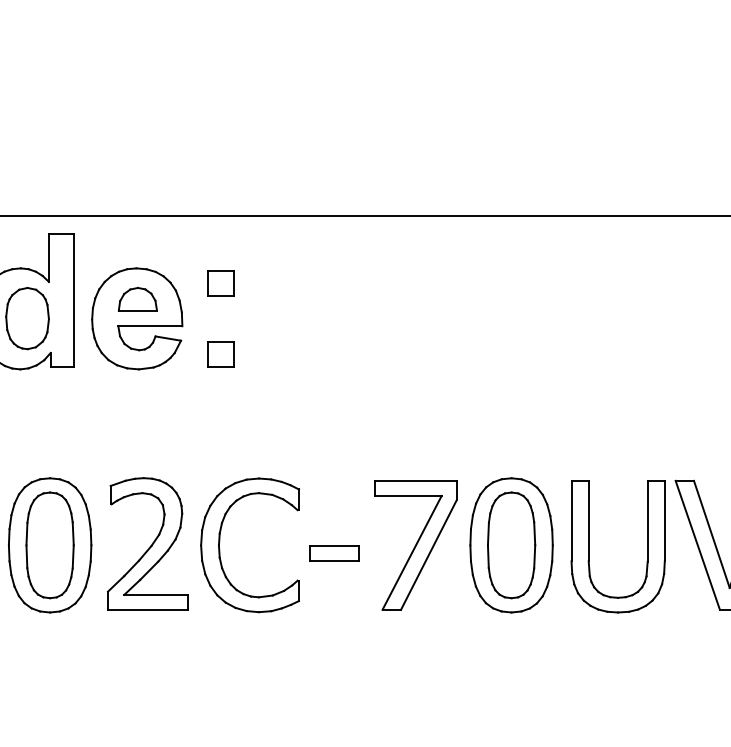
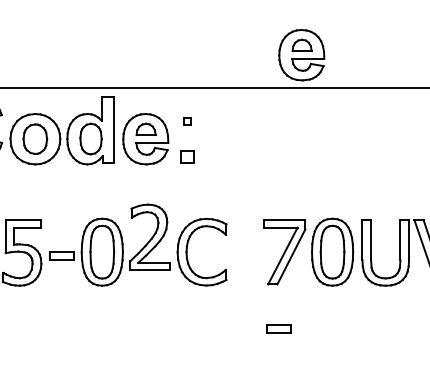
part: (449, 151) -> (301, 55), added
part: (220, 283) -> (187, 121), size x0.6
part: (146, 541) -> (149, 236), moved
part: (333, 551) -> (278, 328), moved

